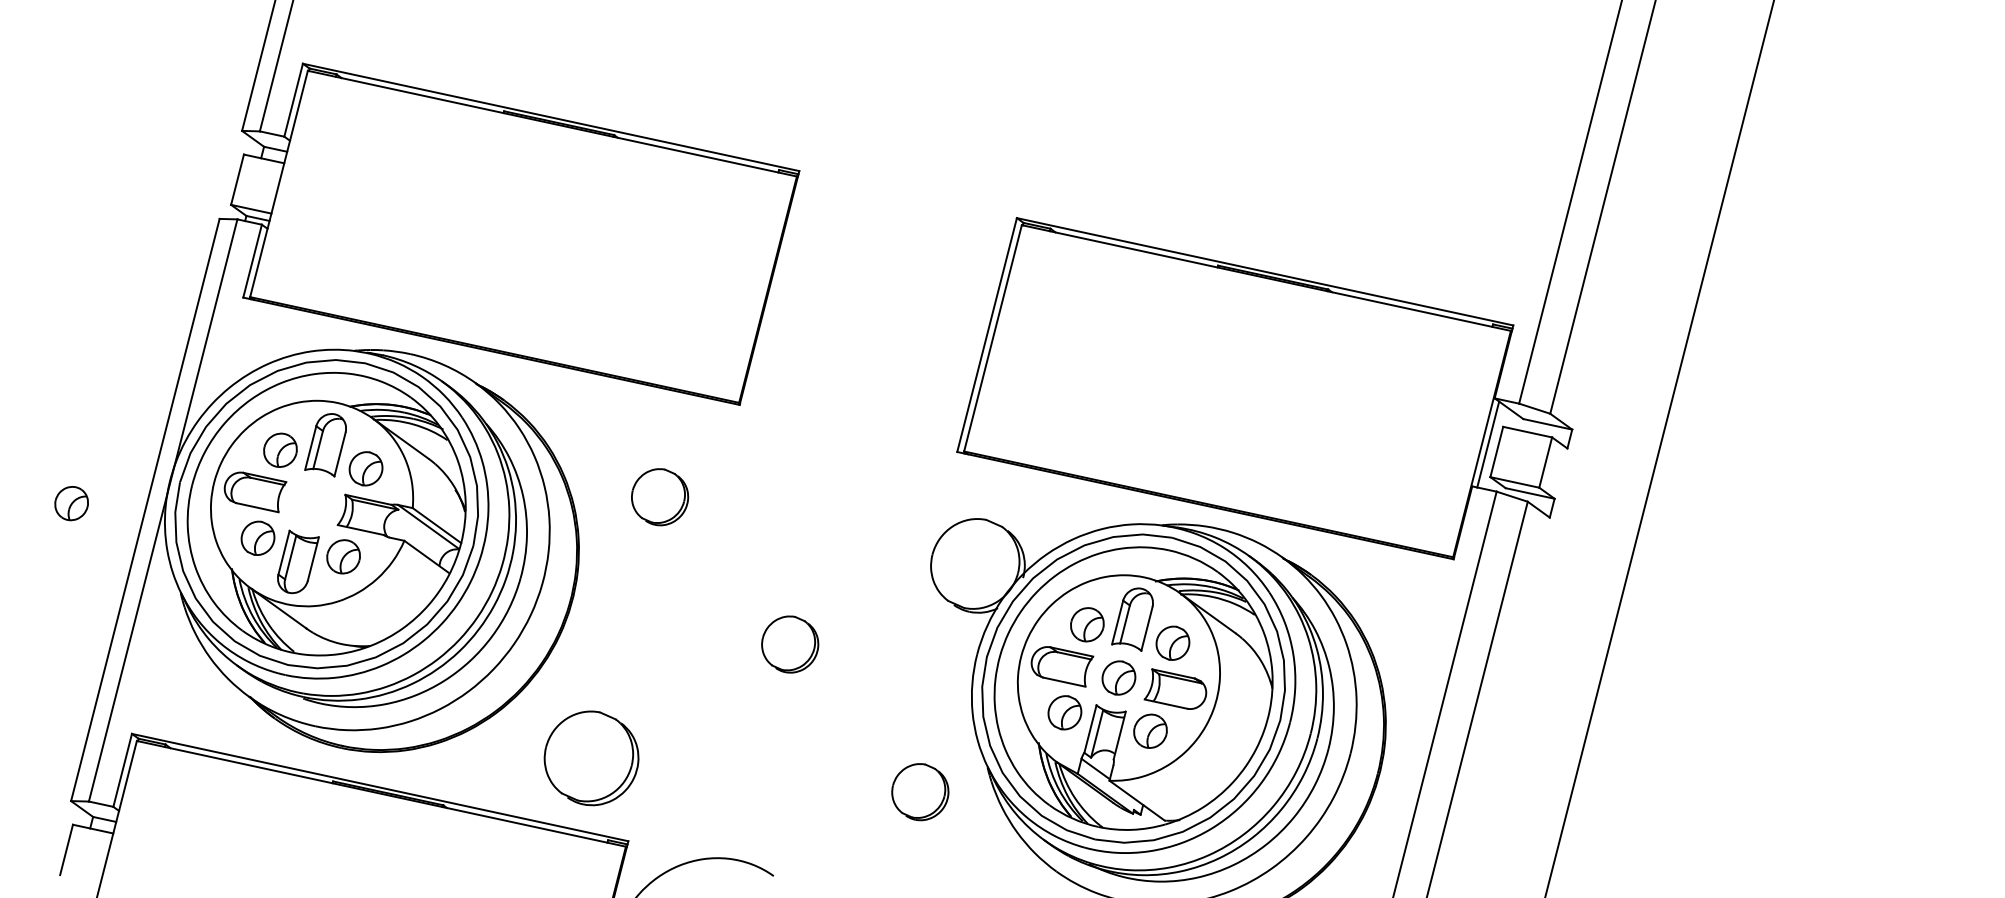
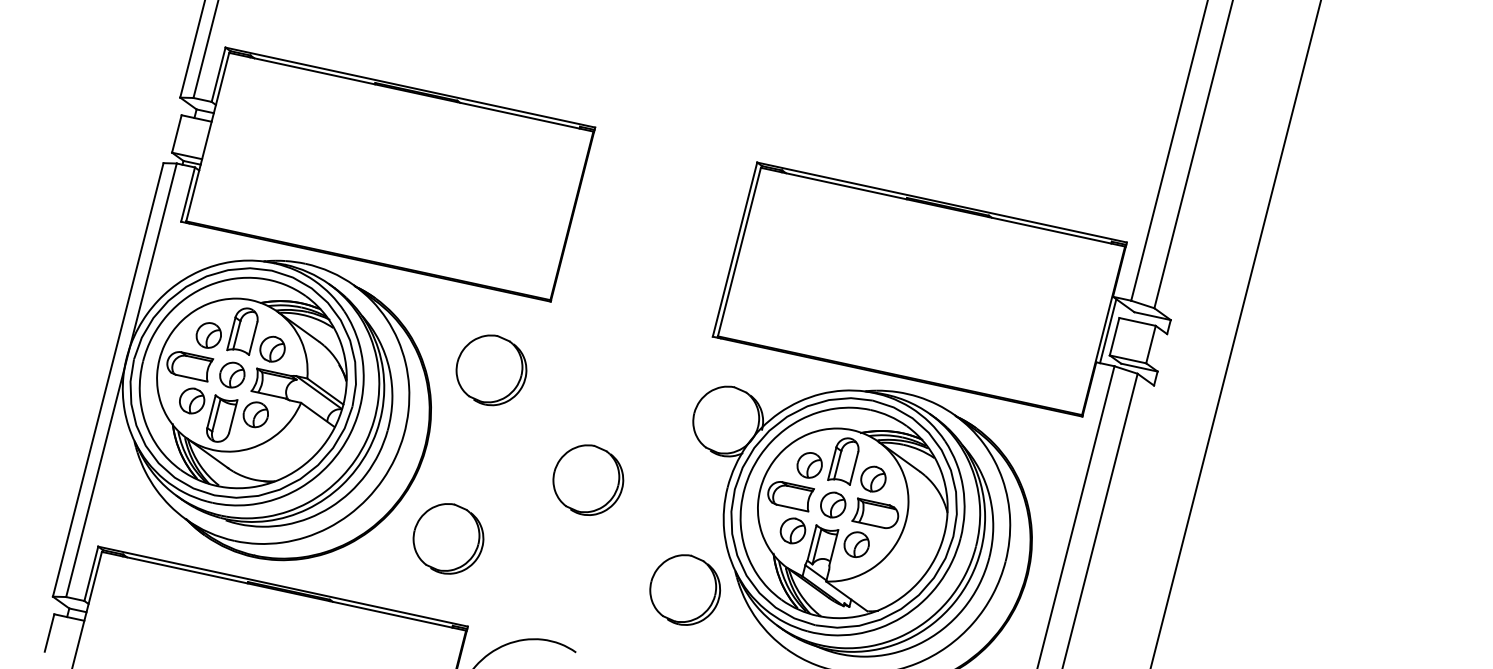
part: (660, 497) -> (491, 370), size x1.67
part: (71, 502) -> (232, 374), moved
part: (790, 643) -> (588, 479), size x1.67
part: (591, 757) -> (448, 538), moved
part: (920, 791) -> (685, 589), size x1.67

